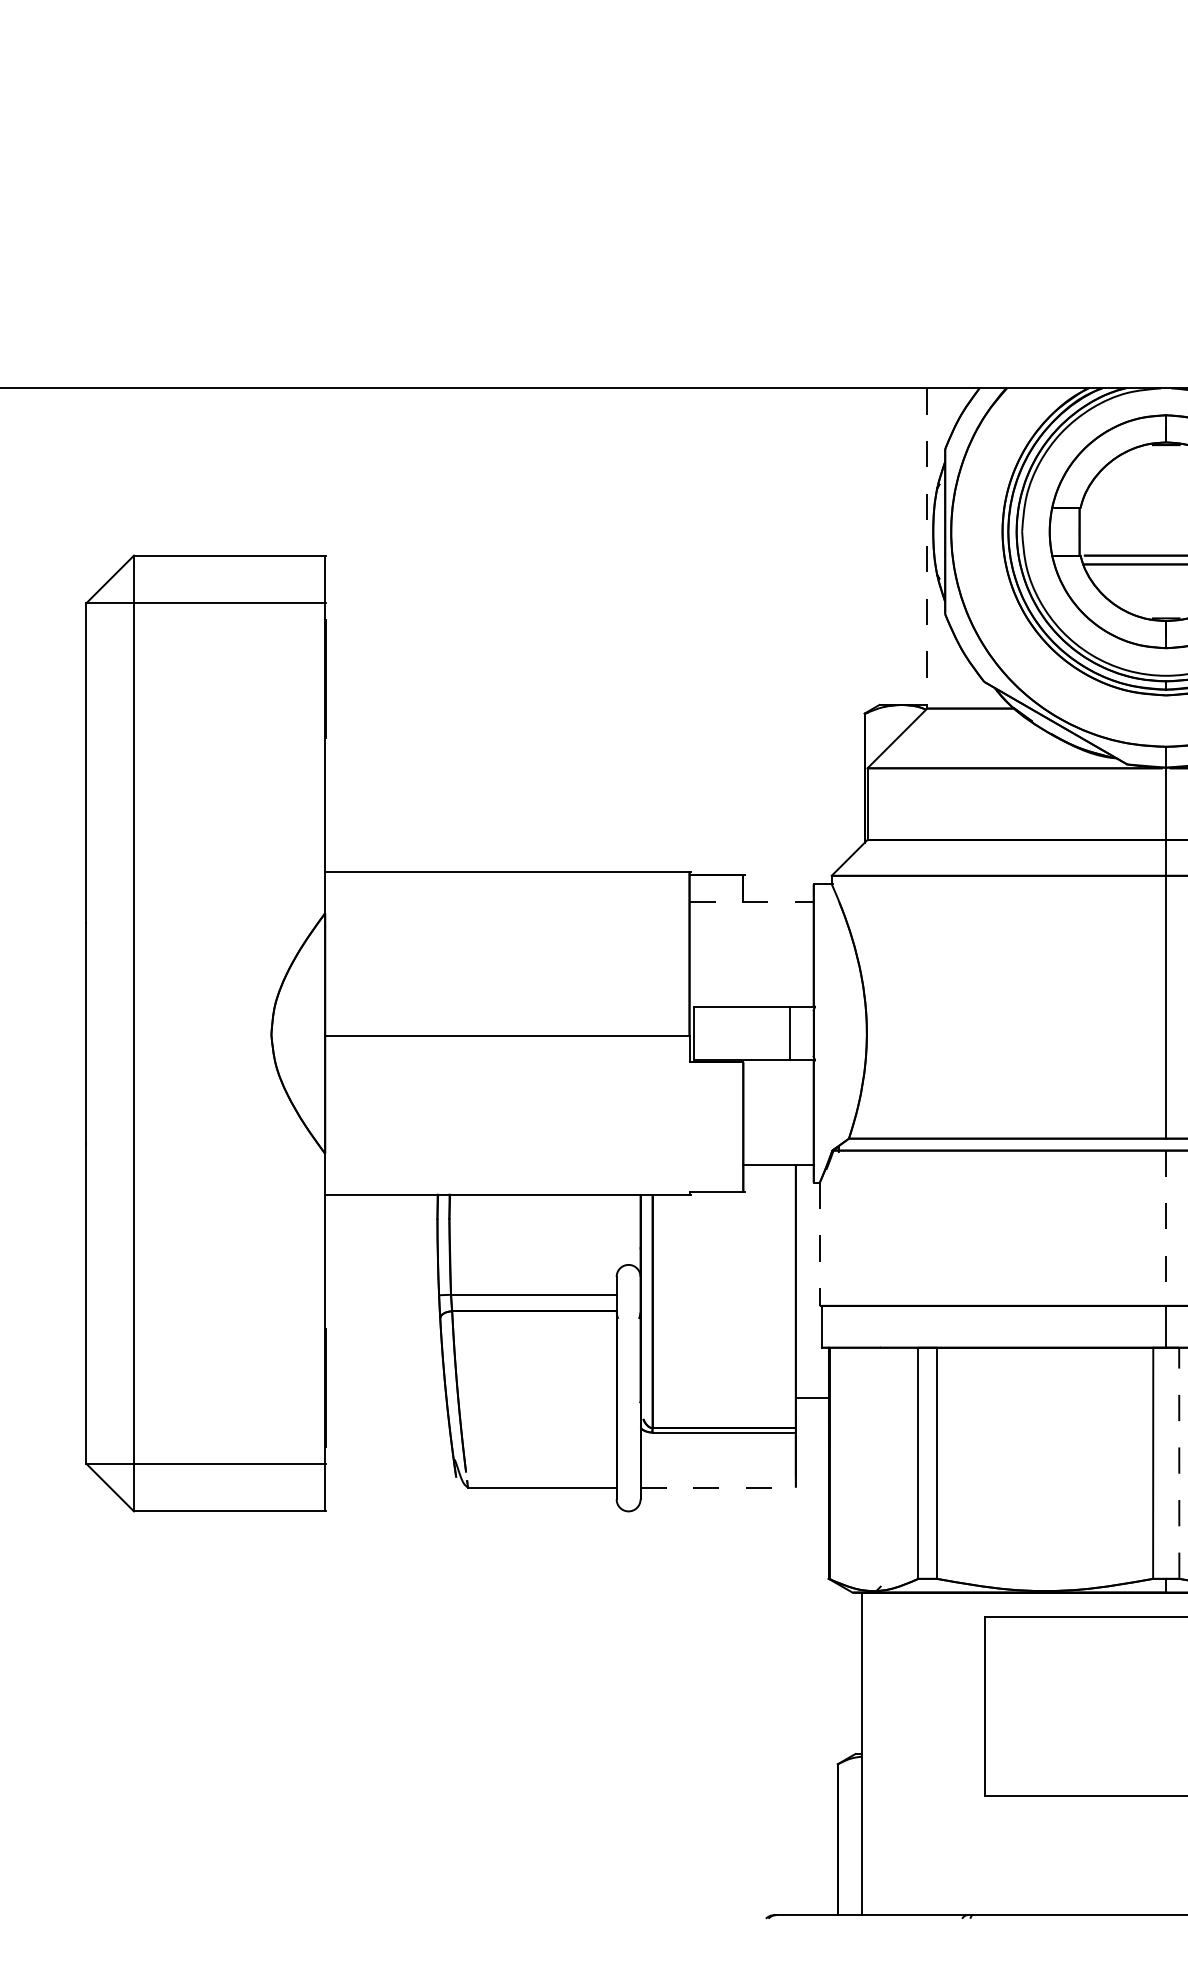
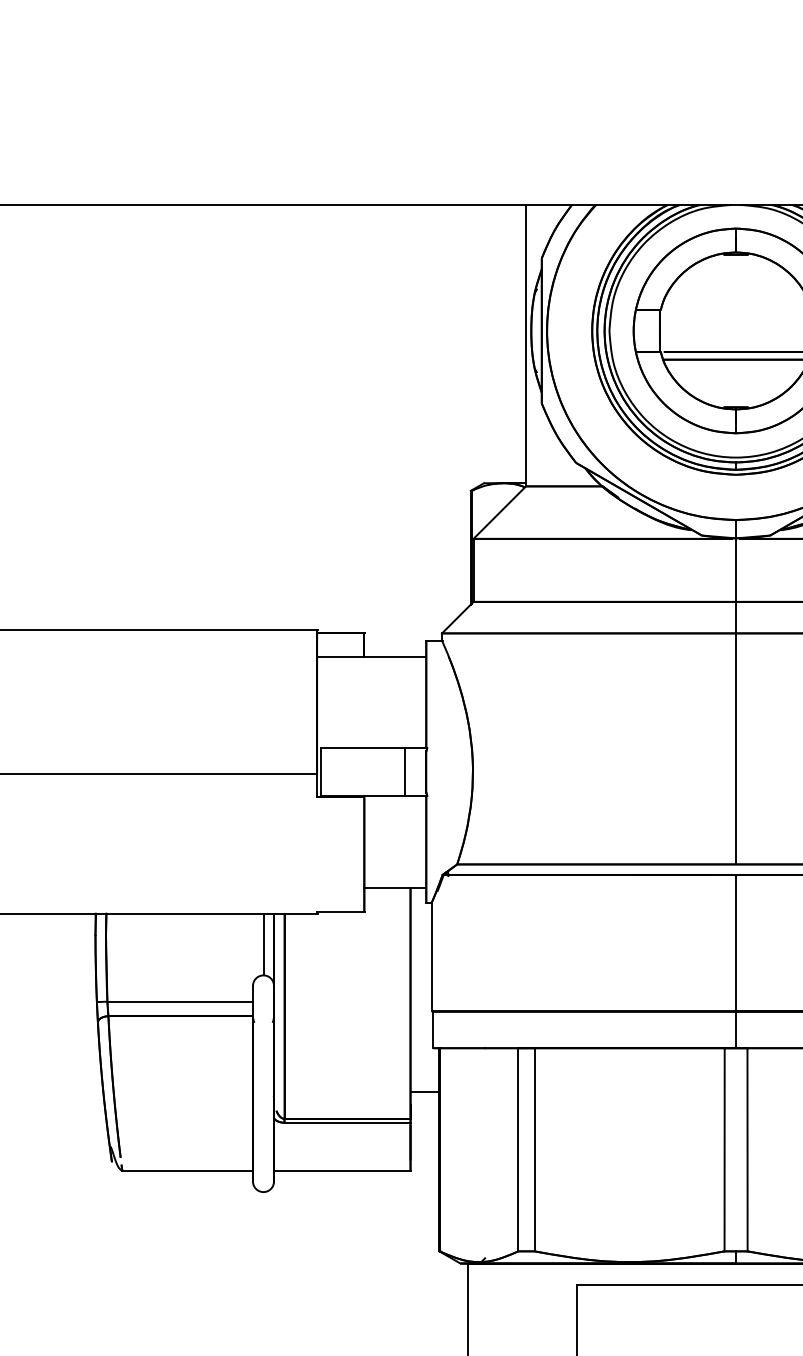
line: (927, 548) -> (526, 345), dashed -> solid
line: (752, 902) -> (372, 656), dashed -> solid
line: (1166, 1228) -> (736, 943), dashed -> solid
line: (628, 1229) -> (263, 944), added
line: (819, 1244) -> (431, 957), dashed -> solid
line: (1179, 1463) -> (747, 1149), dashed -> solid
line: (718, 1487) -> (342, 1171), dashed -> solid

